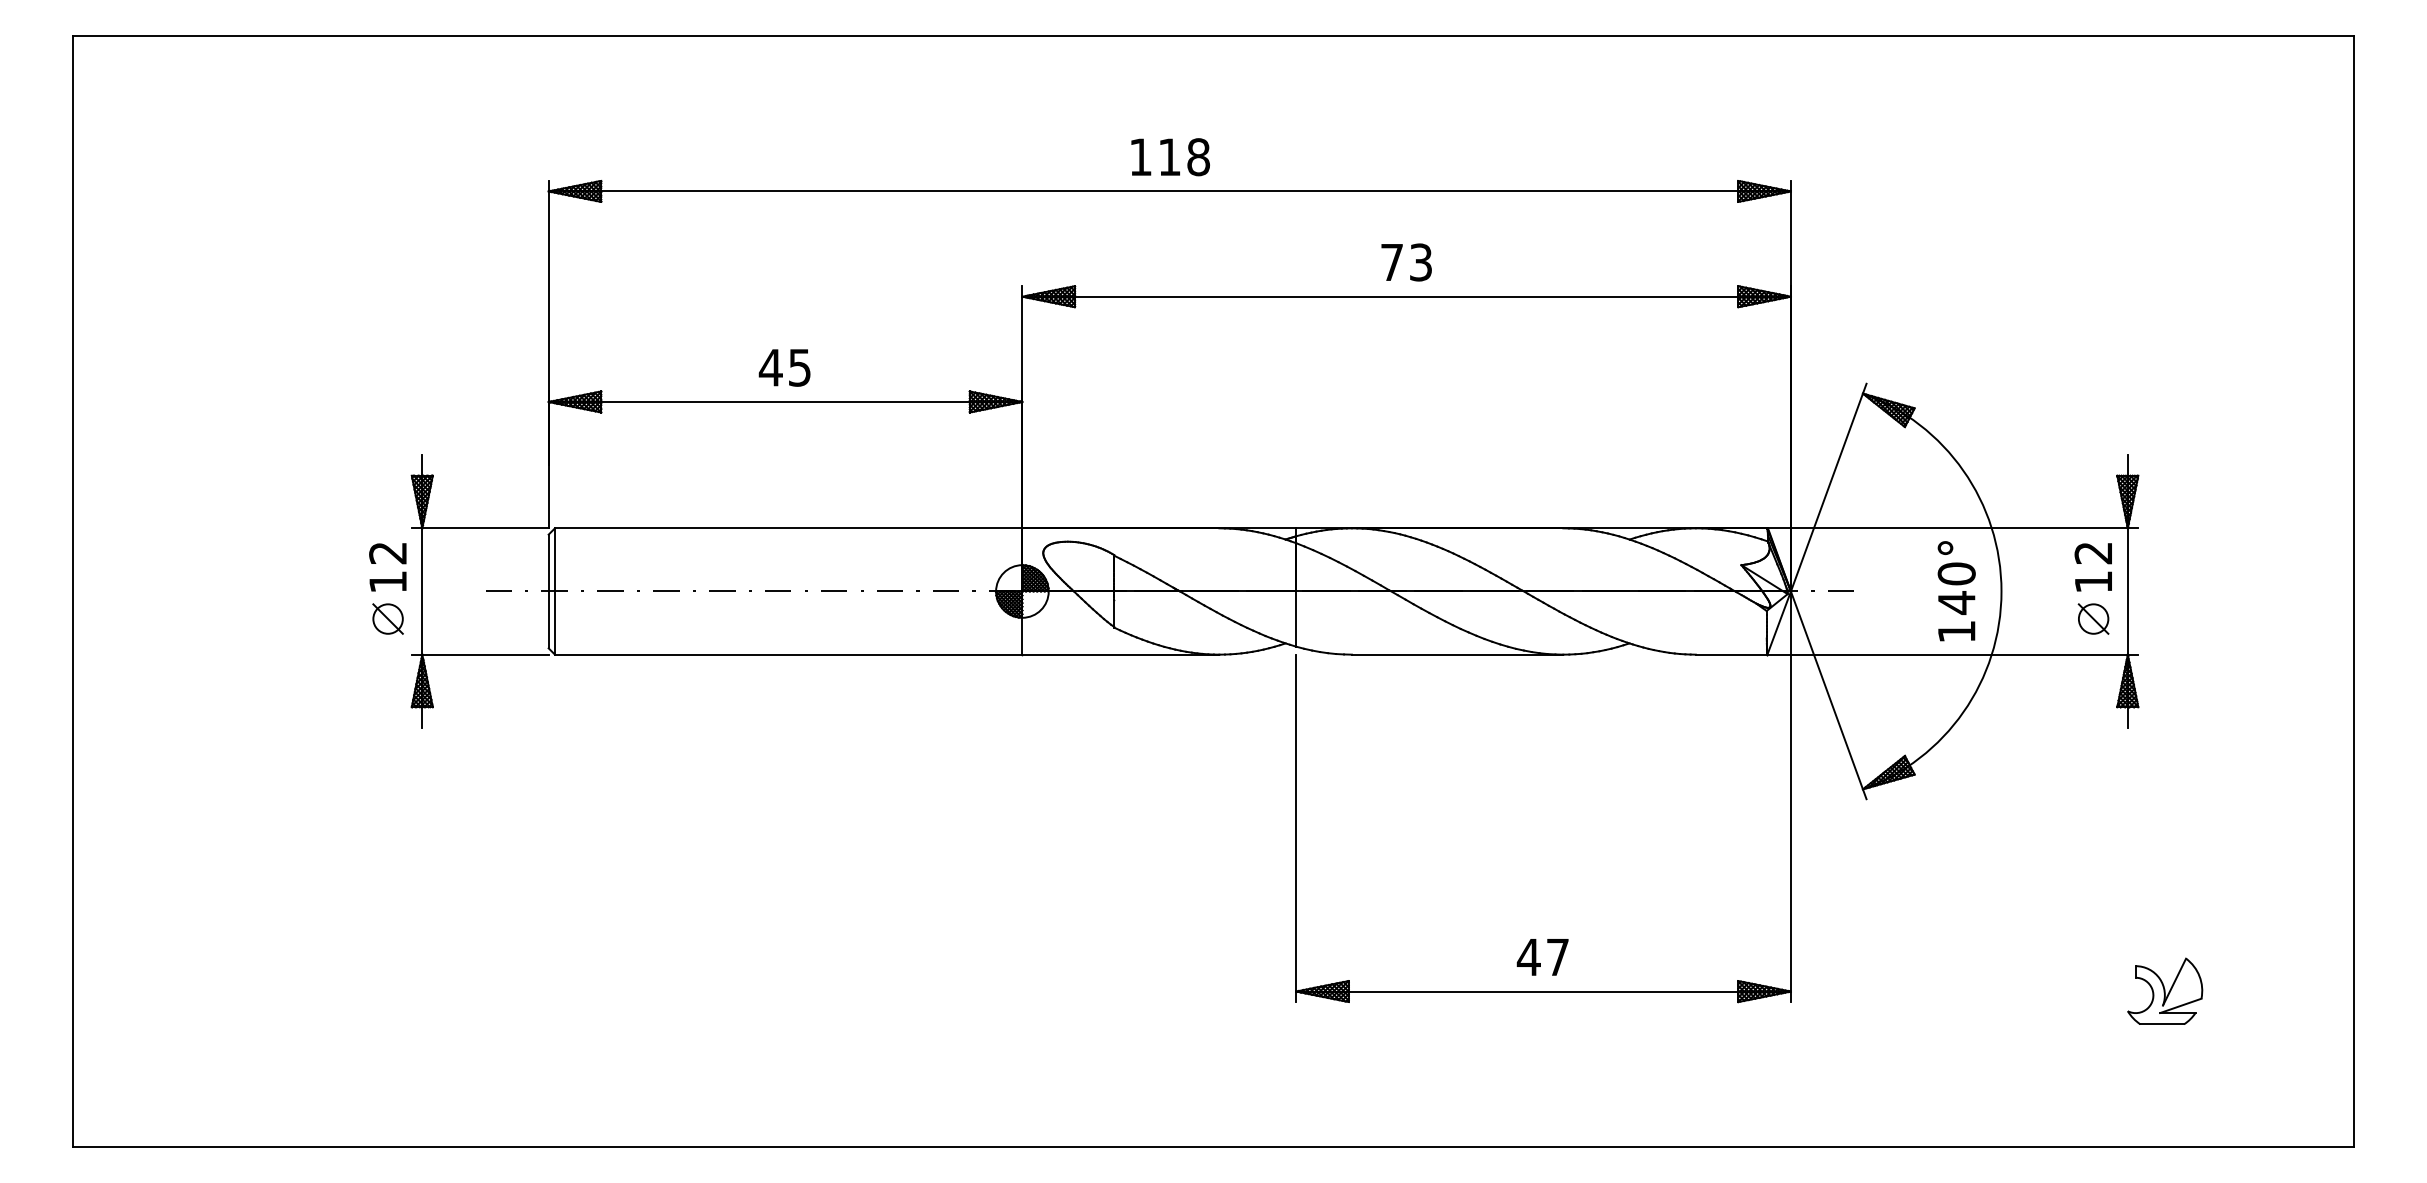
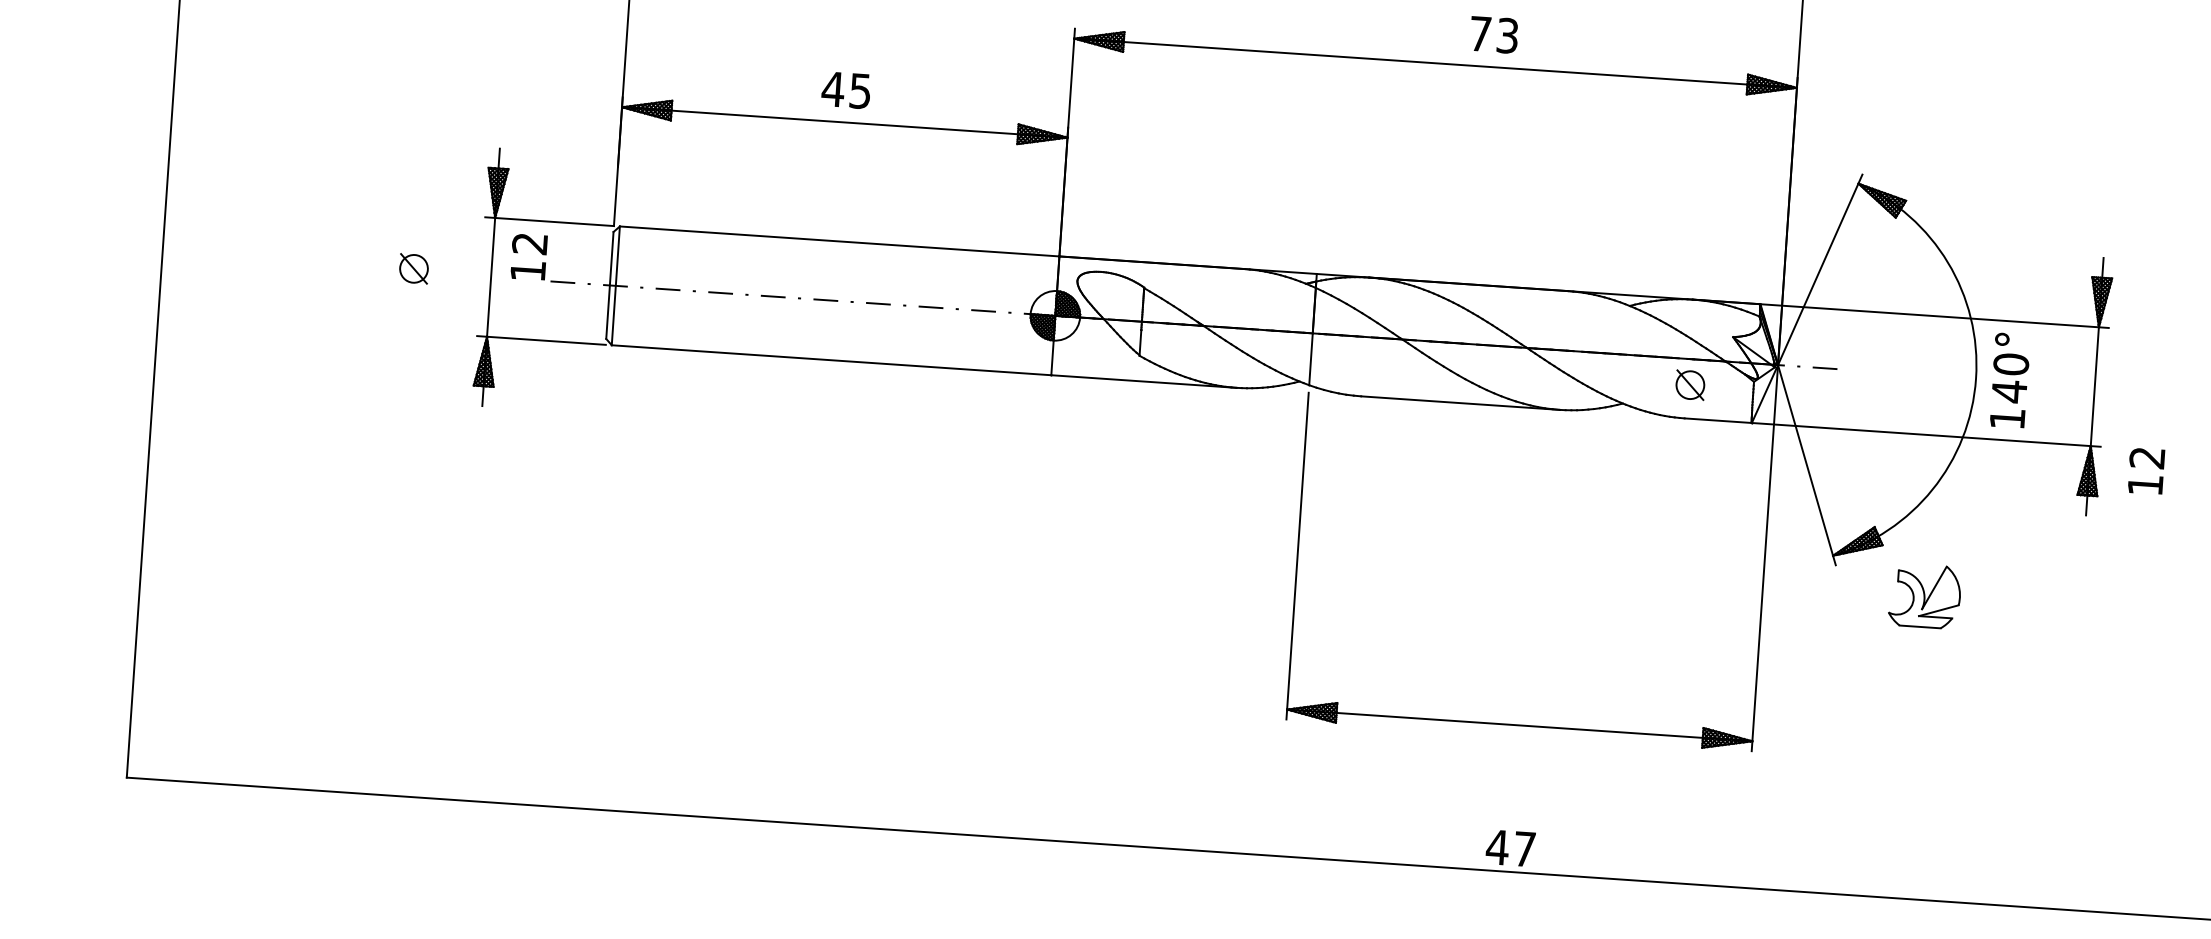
text: (1406, 262) -> (1494, 34), moved
text: (387, 567) -> (528, 257), moved
text: (2092, 567) -> (2145, 471), moved
text: (1956, 591) -> (2009, 380), moved
part: (387, 618) -> (413, 268), moved
part: (2093, 618) -> (1690, 384), moved
text: (1542, 957) -> (1510, 848), moved
part: (2165, 990) -> (1925, 595), moved

